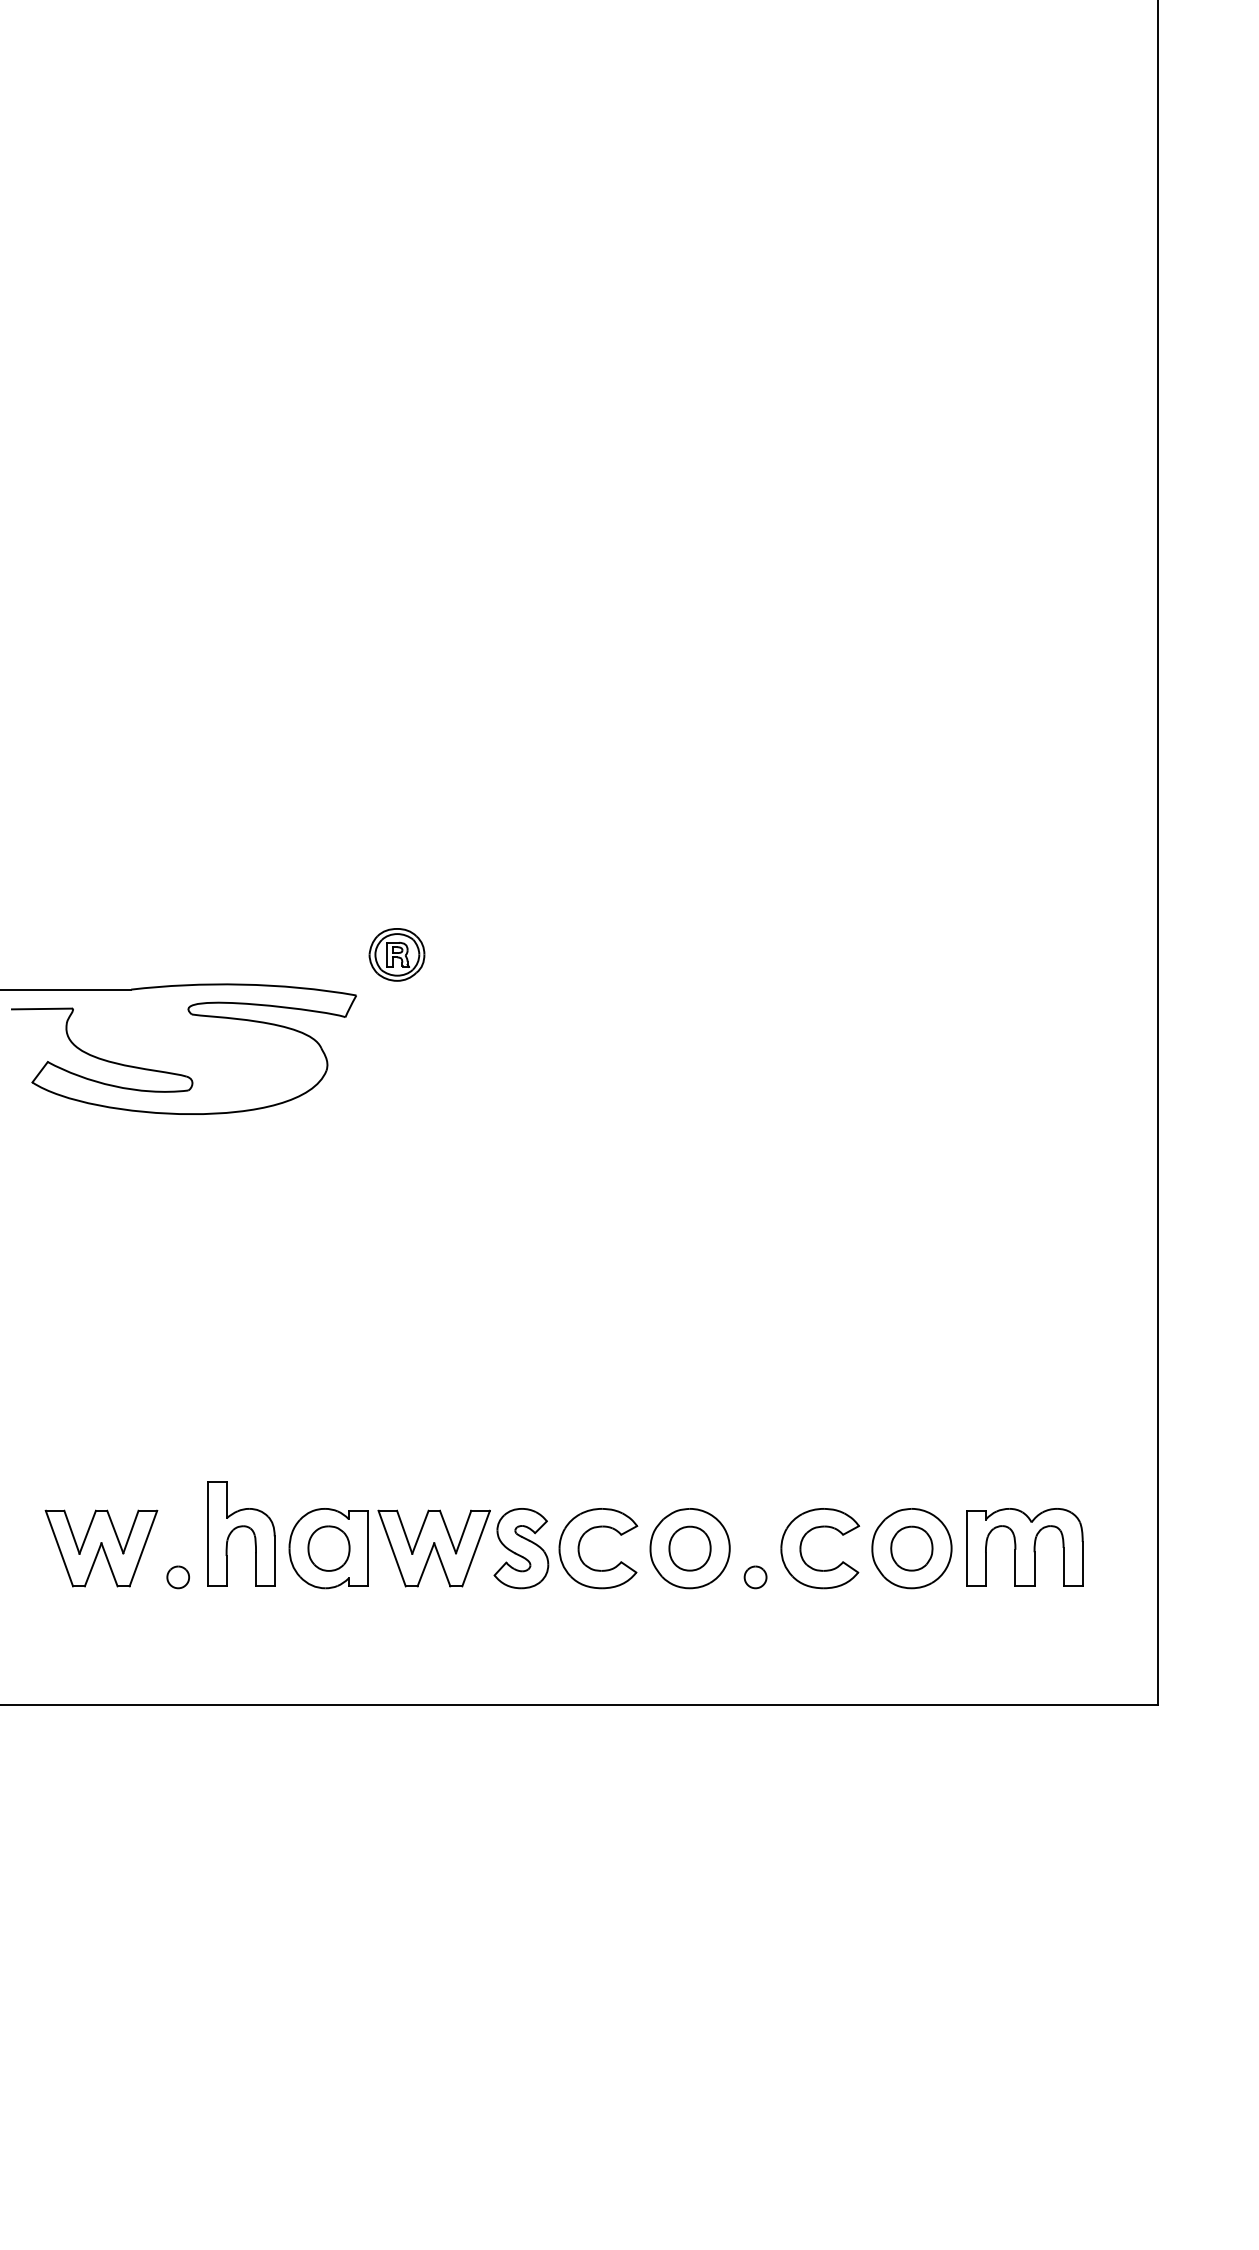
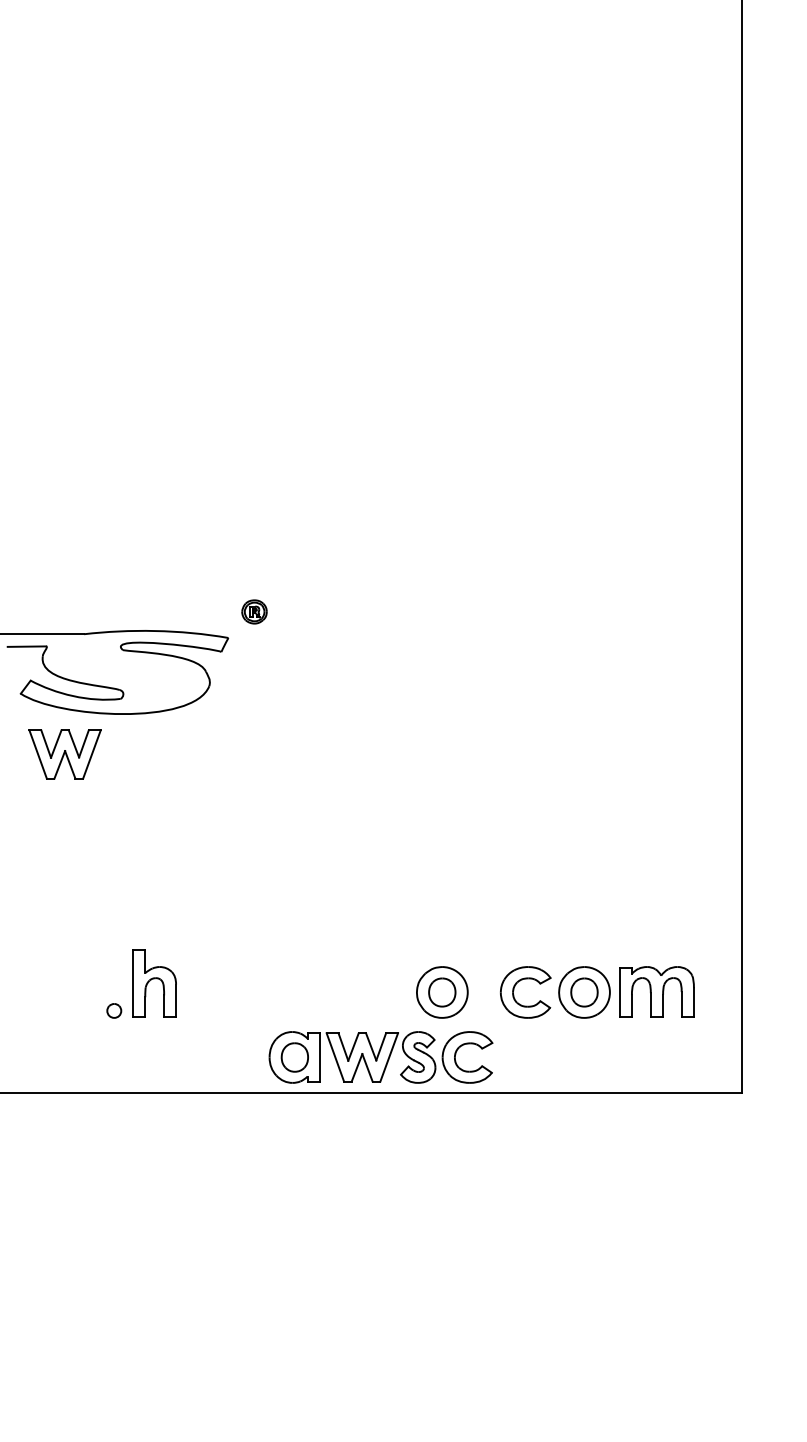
part: (397, 954) -> (254, 611), size x0.7
part: (100, 1548) -> (64, 754), moved
part: (462, 1548) -> (380, 1057), moved
part: (755, 1576) -> (484, 1010), removed

